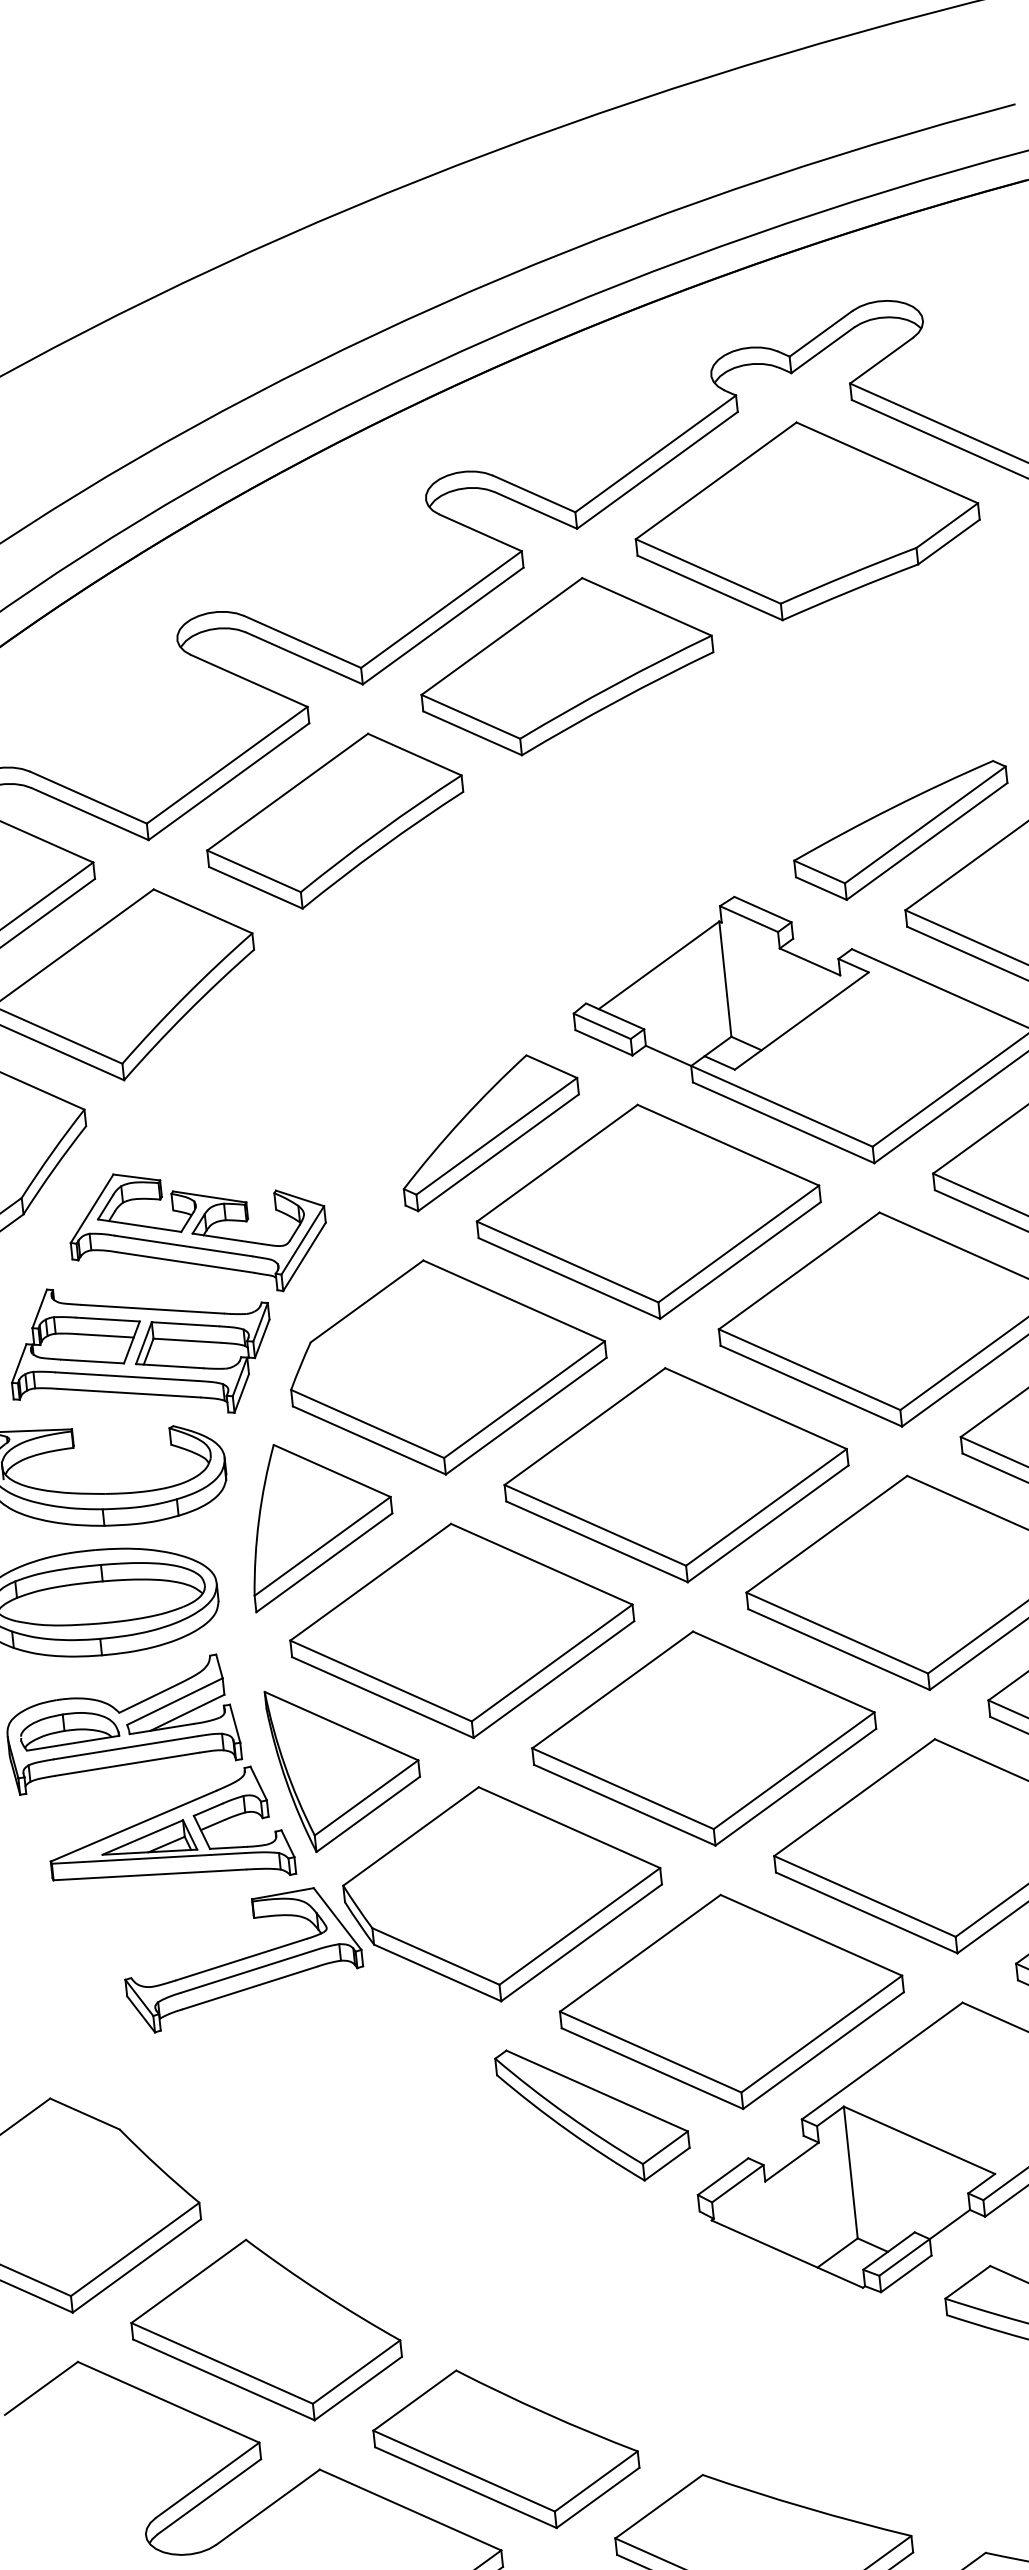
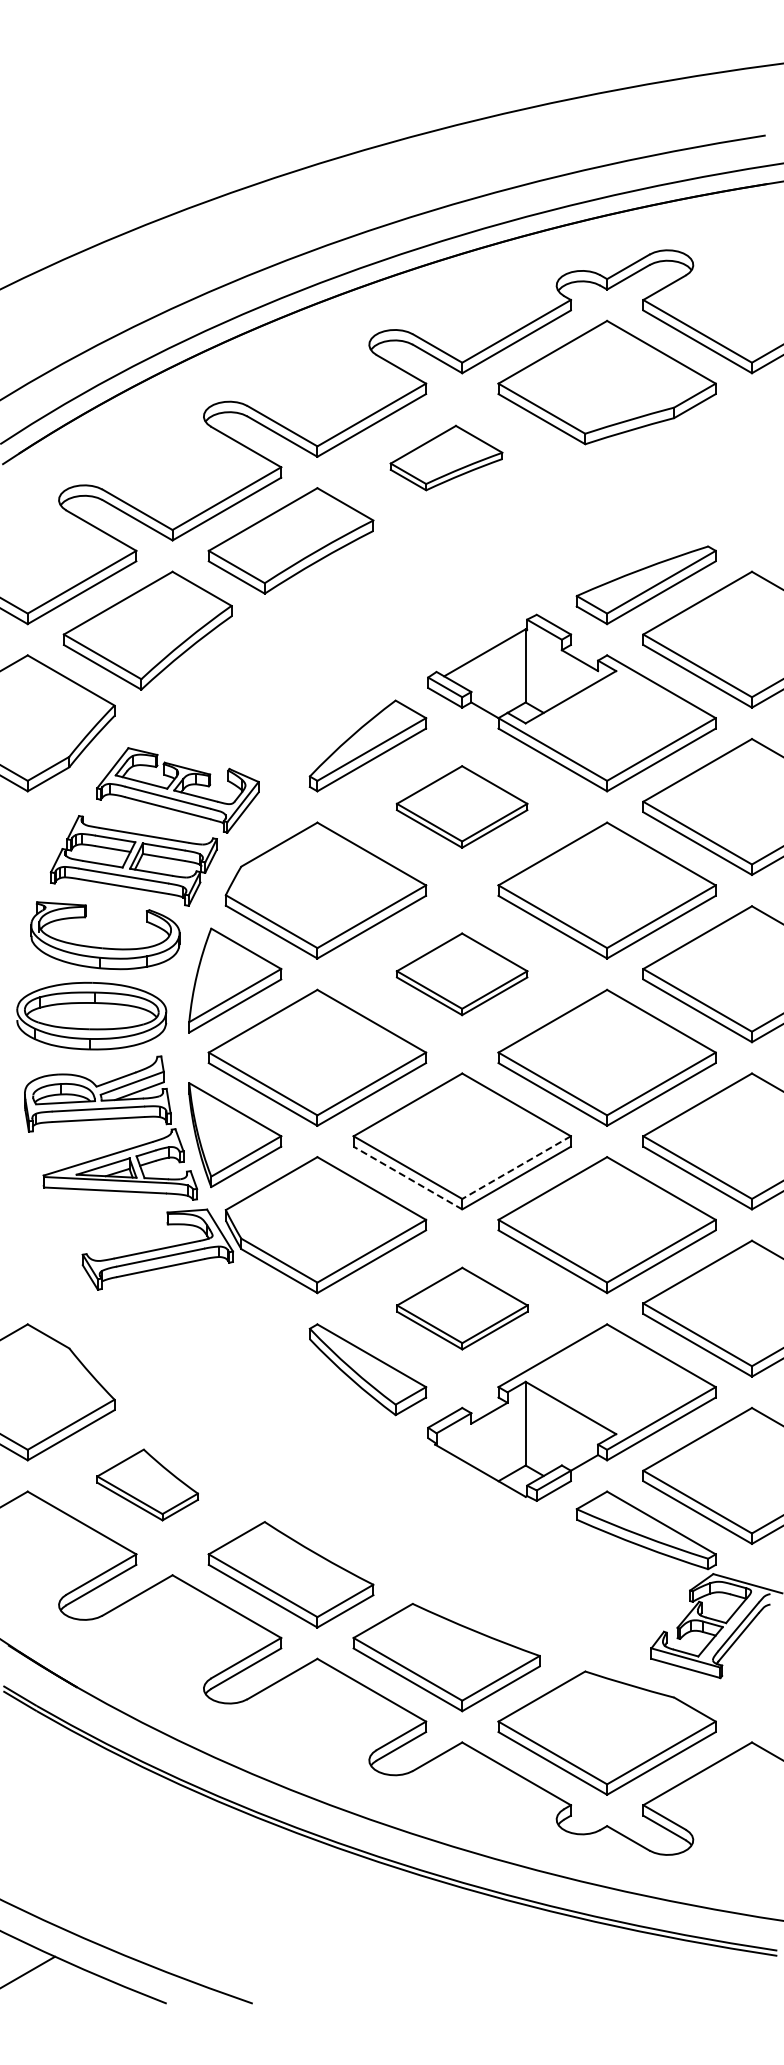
part: (566, 664) -> (446, 457), size x0.6
part: (647, 1211) -> (461, 806), size x0.6
part: (675, 1475) -> (461, 974), size x0.6
line: (793, 1770) -> (516, 1167), solid -> dashed
line: (624, 1805) -> (407, 1178), solid -> dashed
part: (732, 2001) -> (462, 1308), size x0.6
part: (265, 2330) -> (147, 1484), size x0.6

